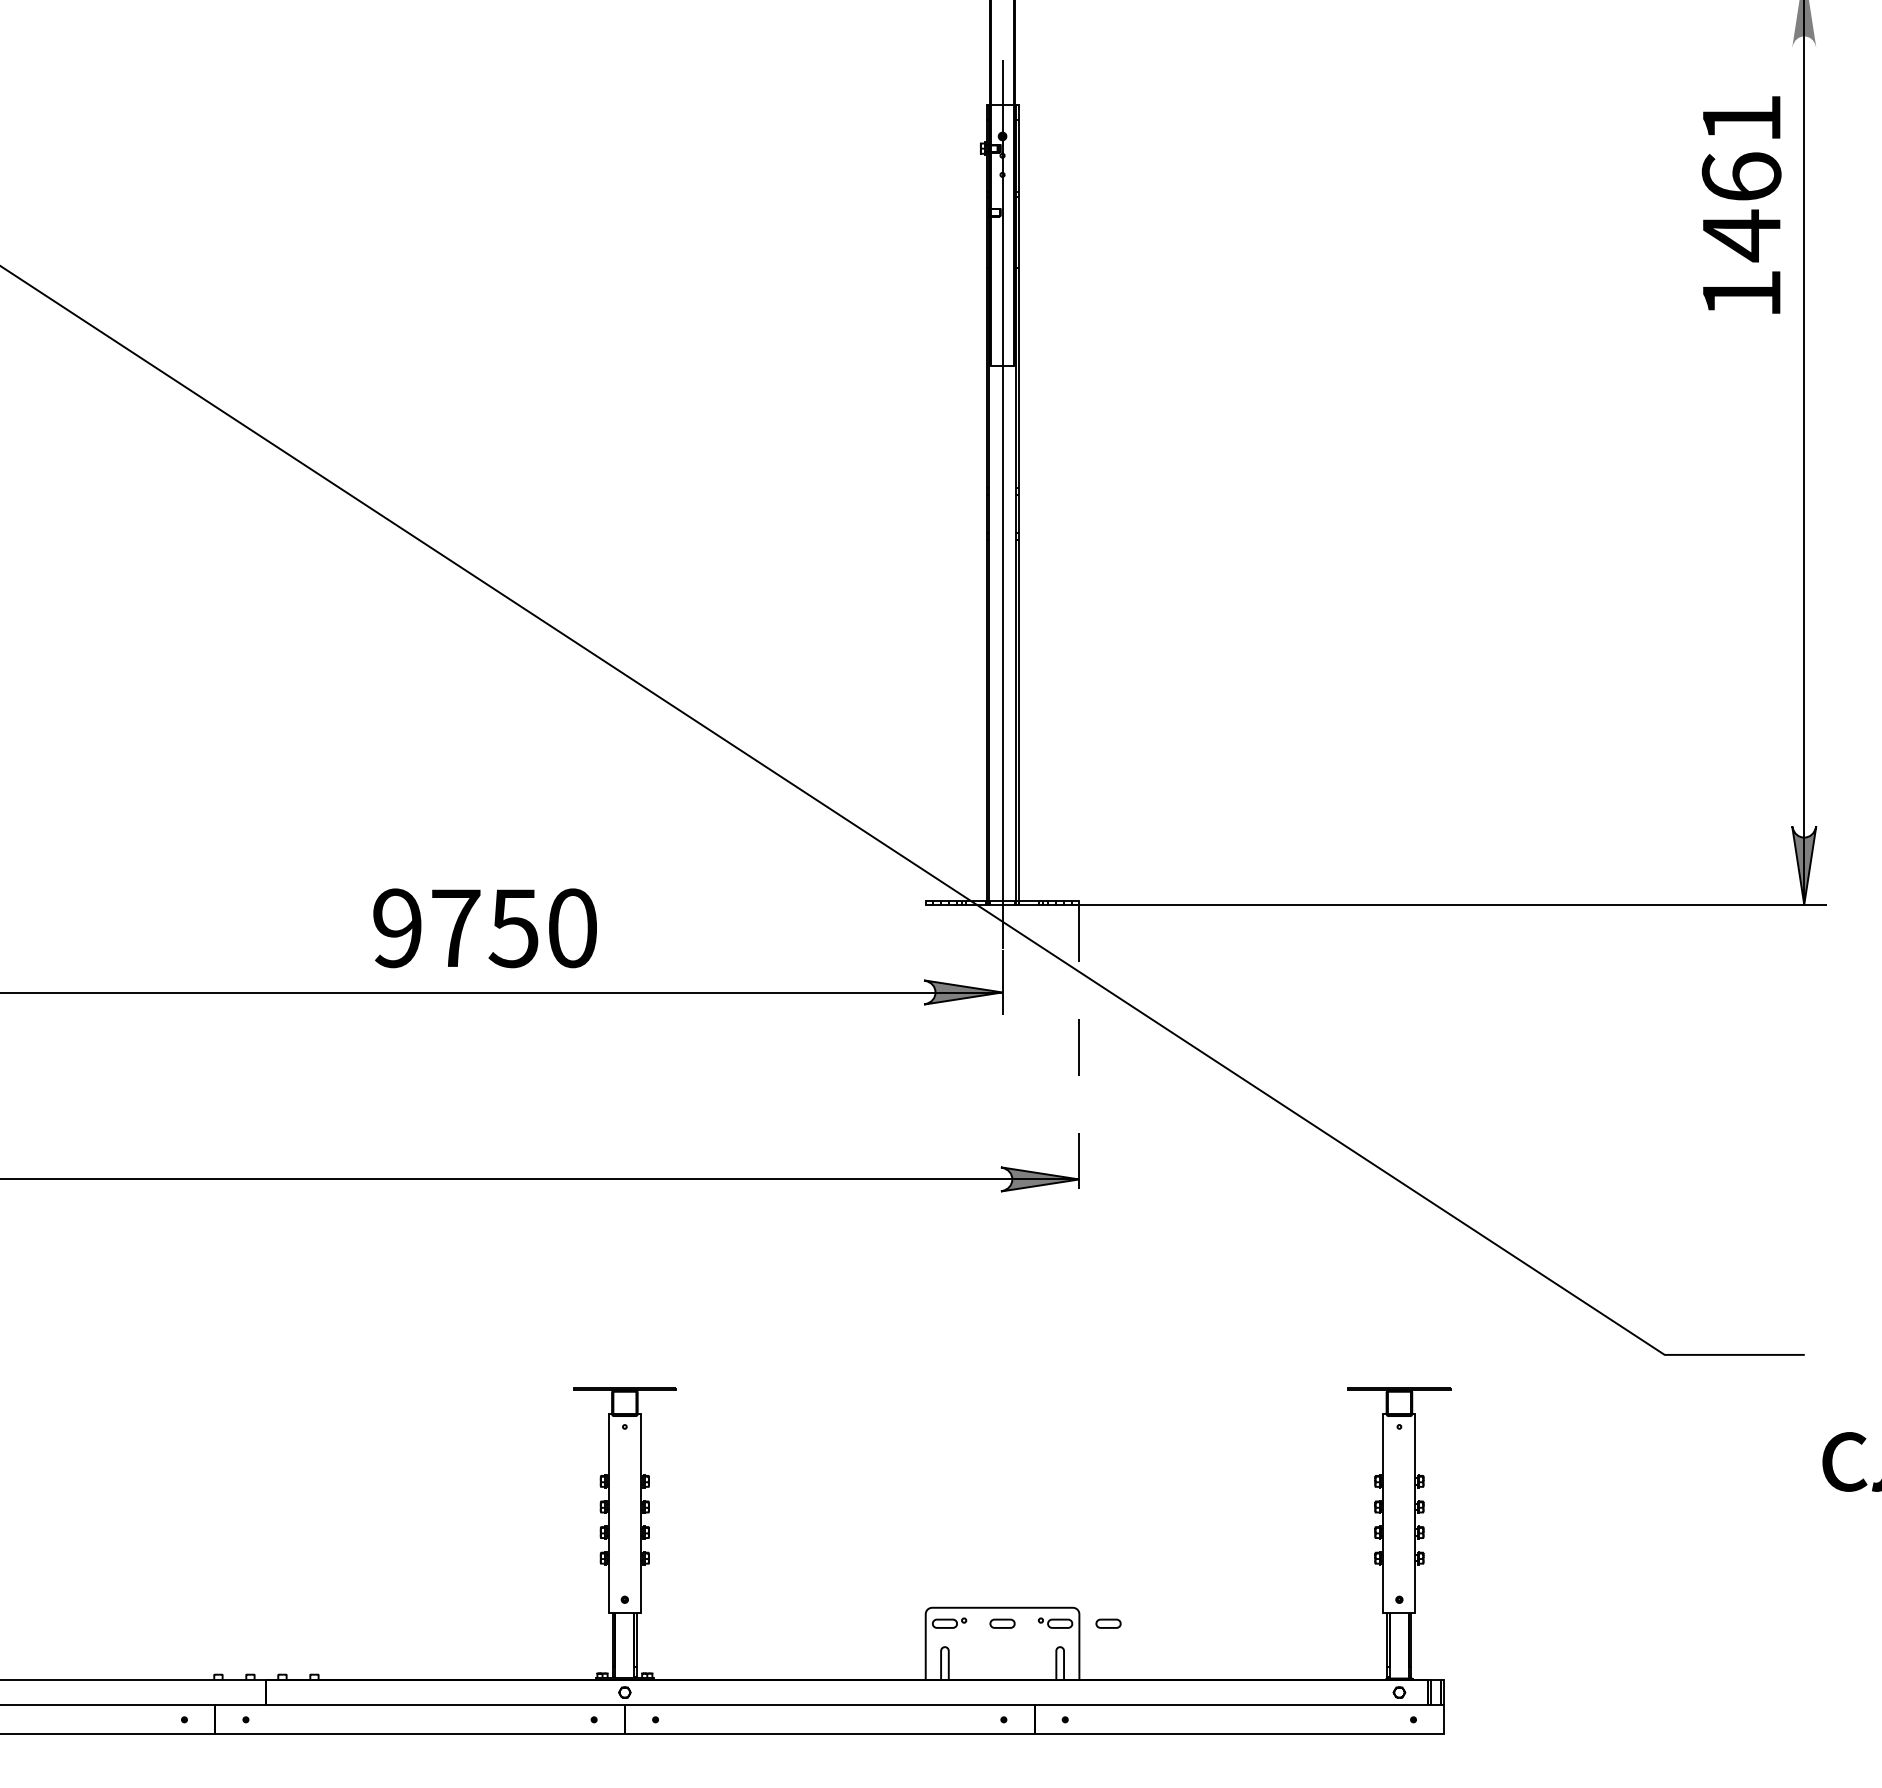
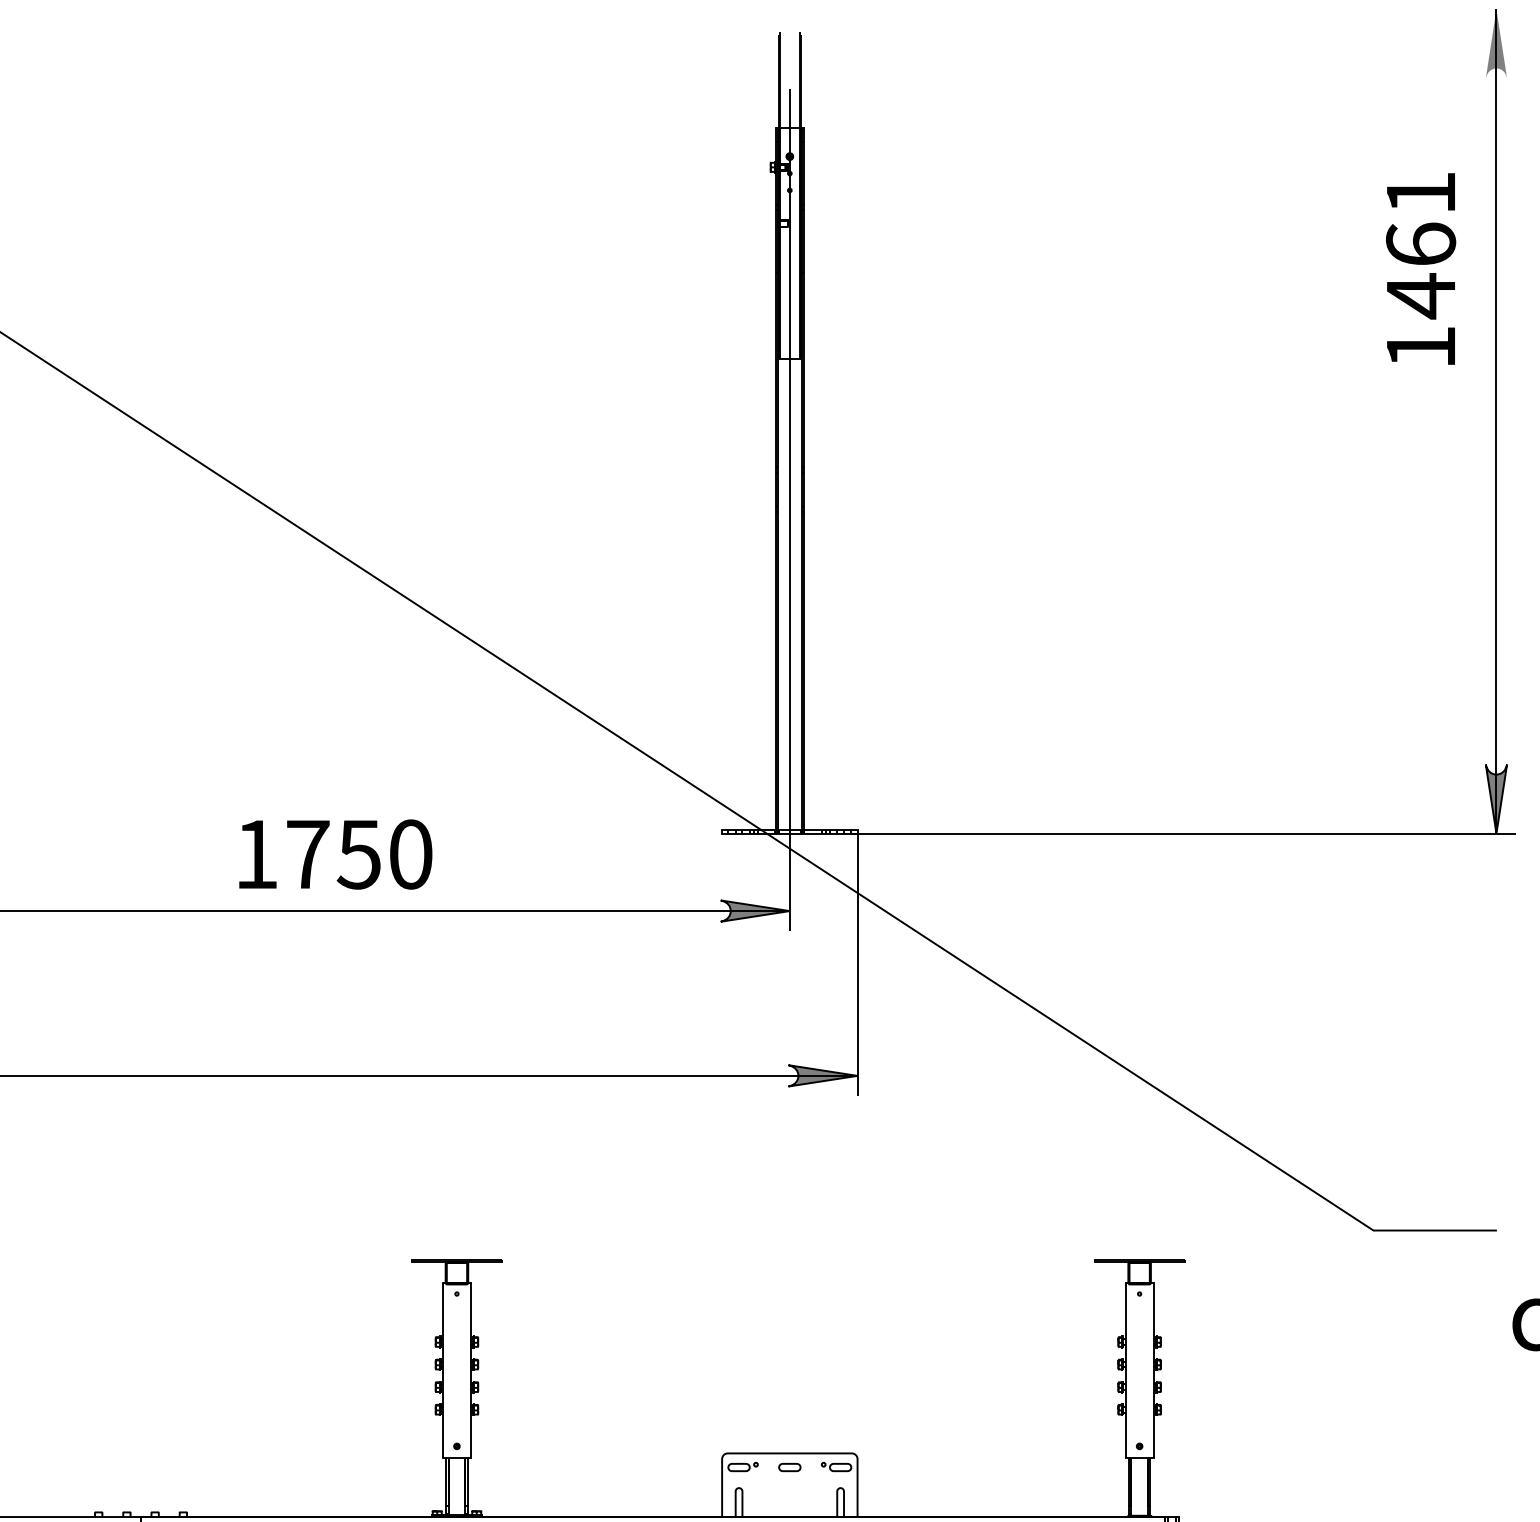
text: (1741, 204) -> (1420, 268), moved
text: (397, 928) -> (256, 854), 9750 -> 1750
line: (1079, 1053) -> (857, 964), dashed -> solid
part: (1108, 1623) -> (883, 1467), removed

